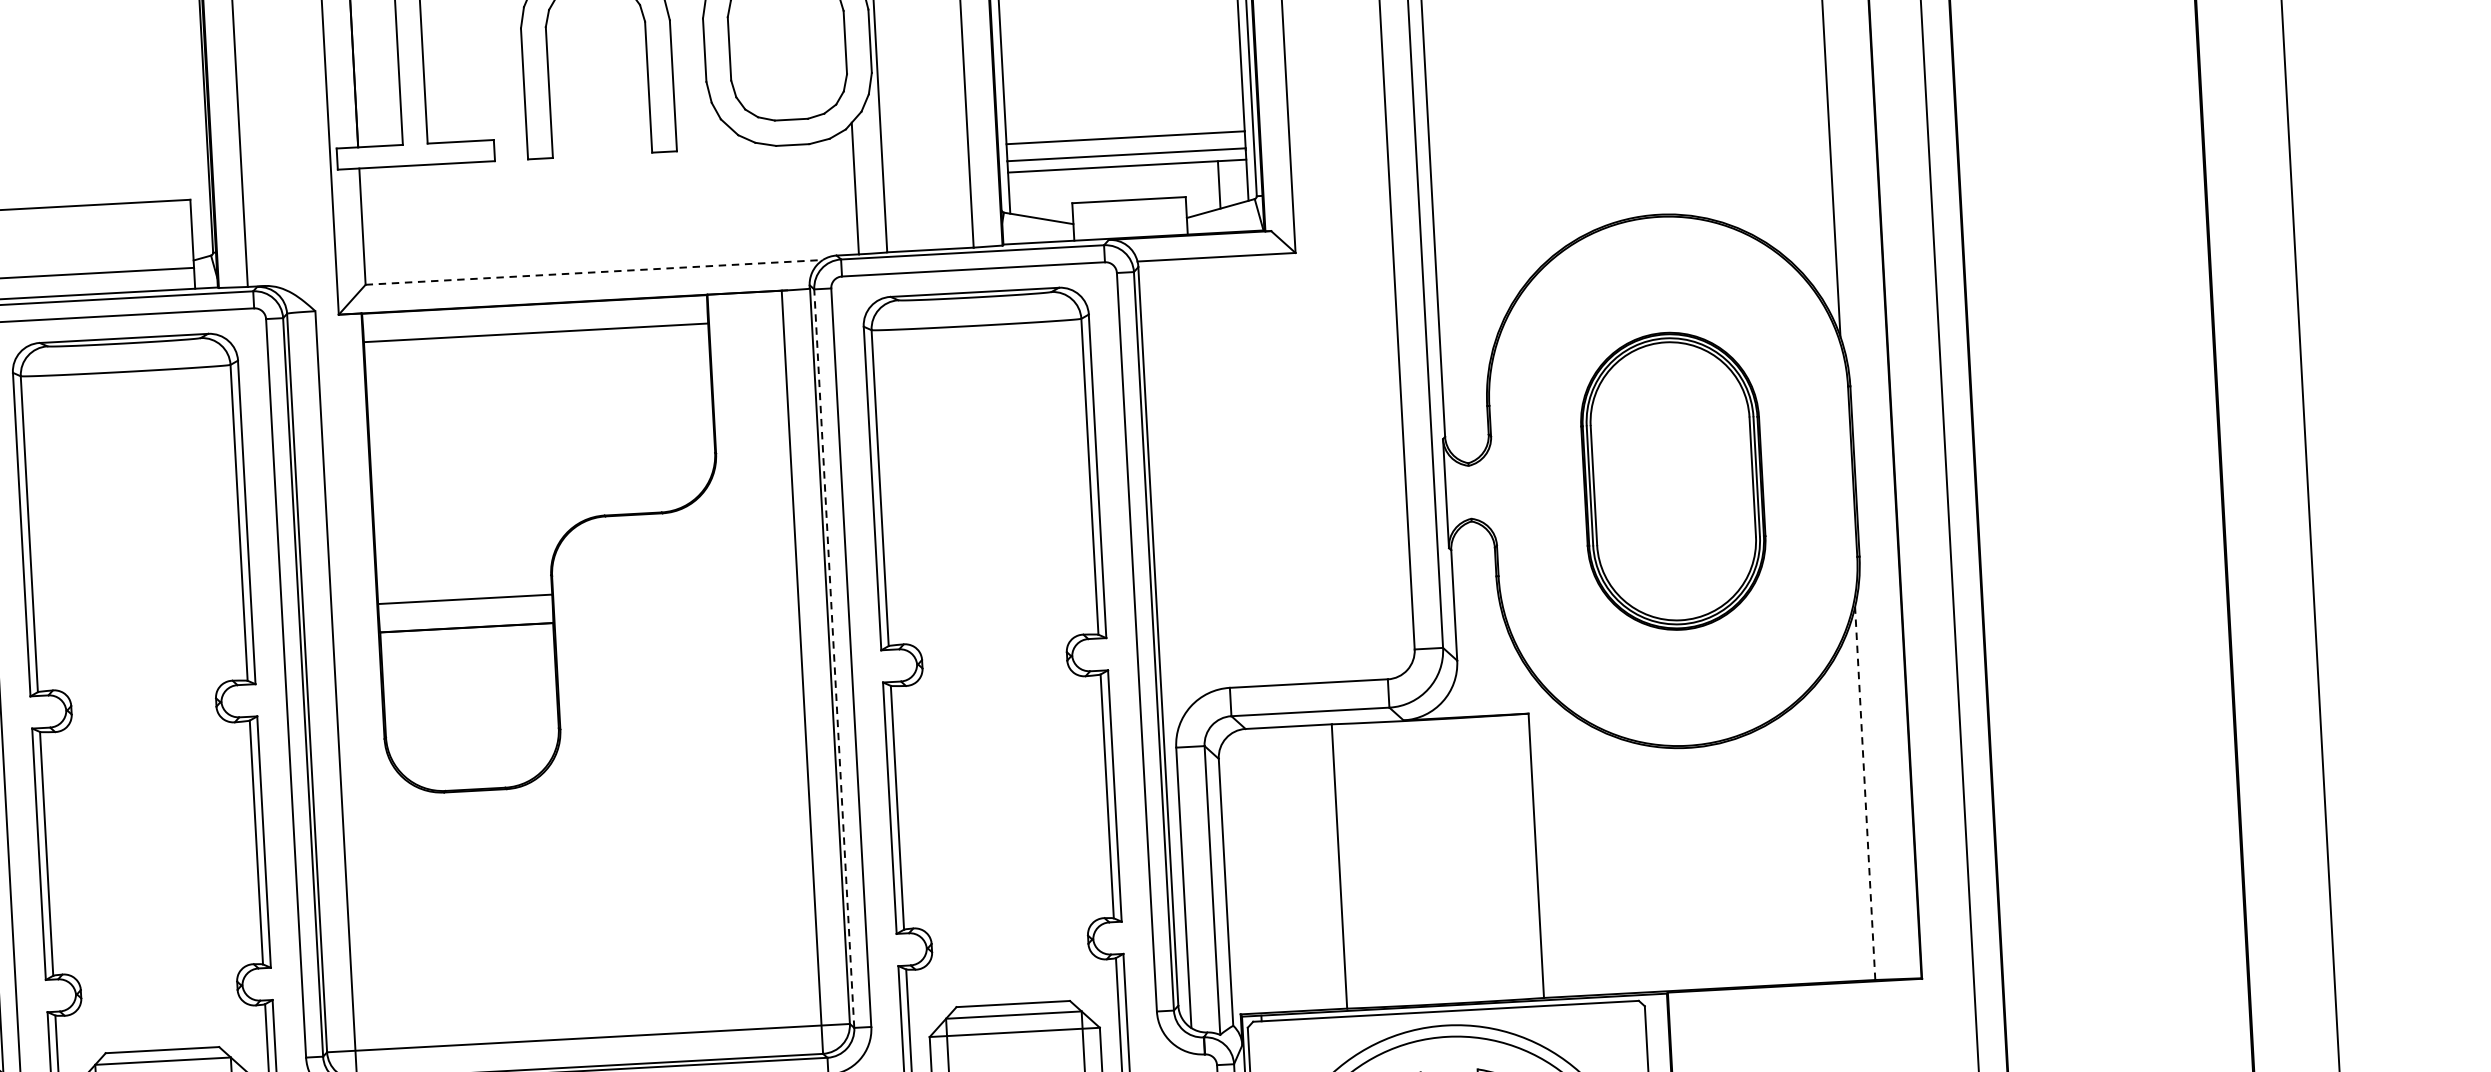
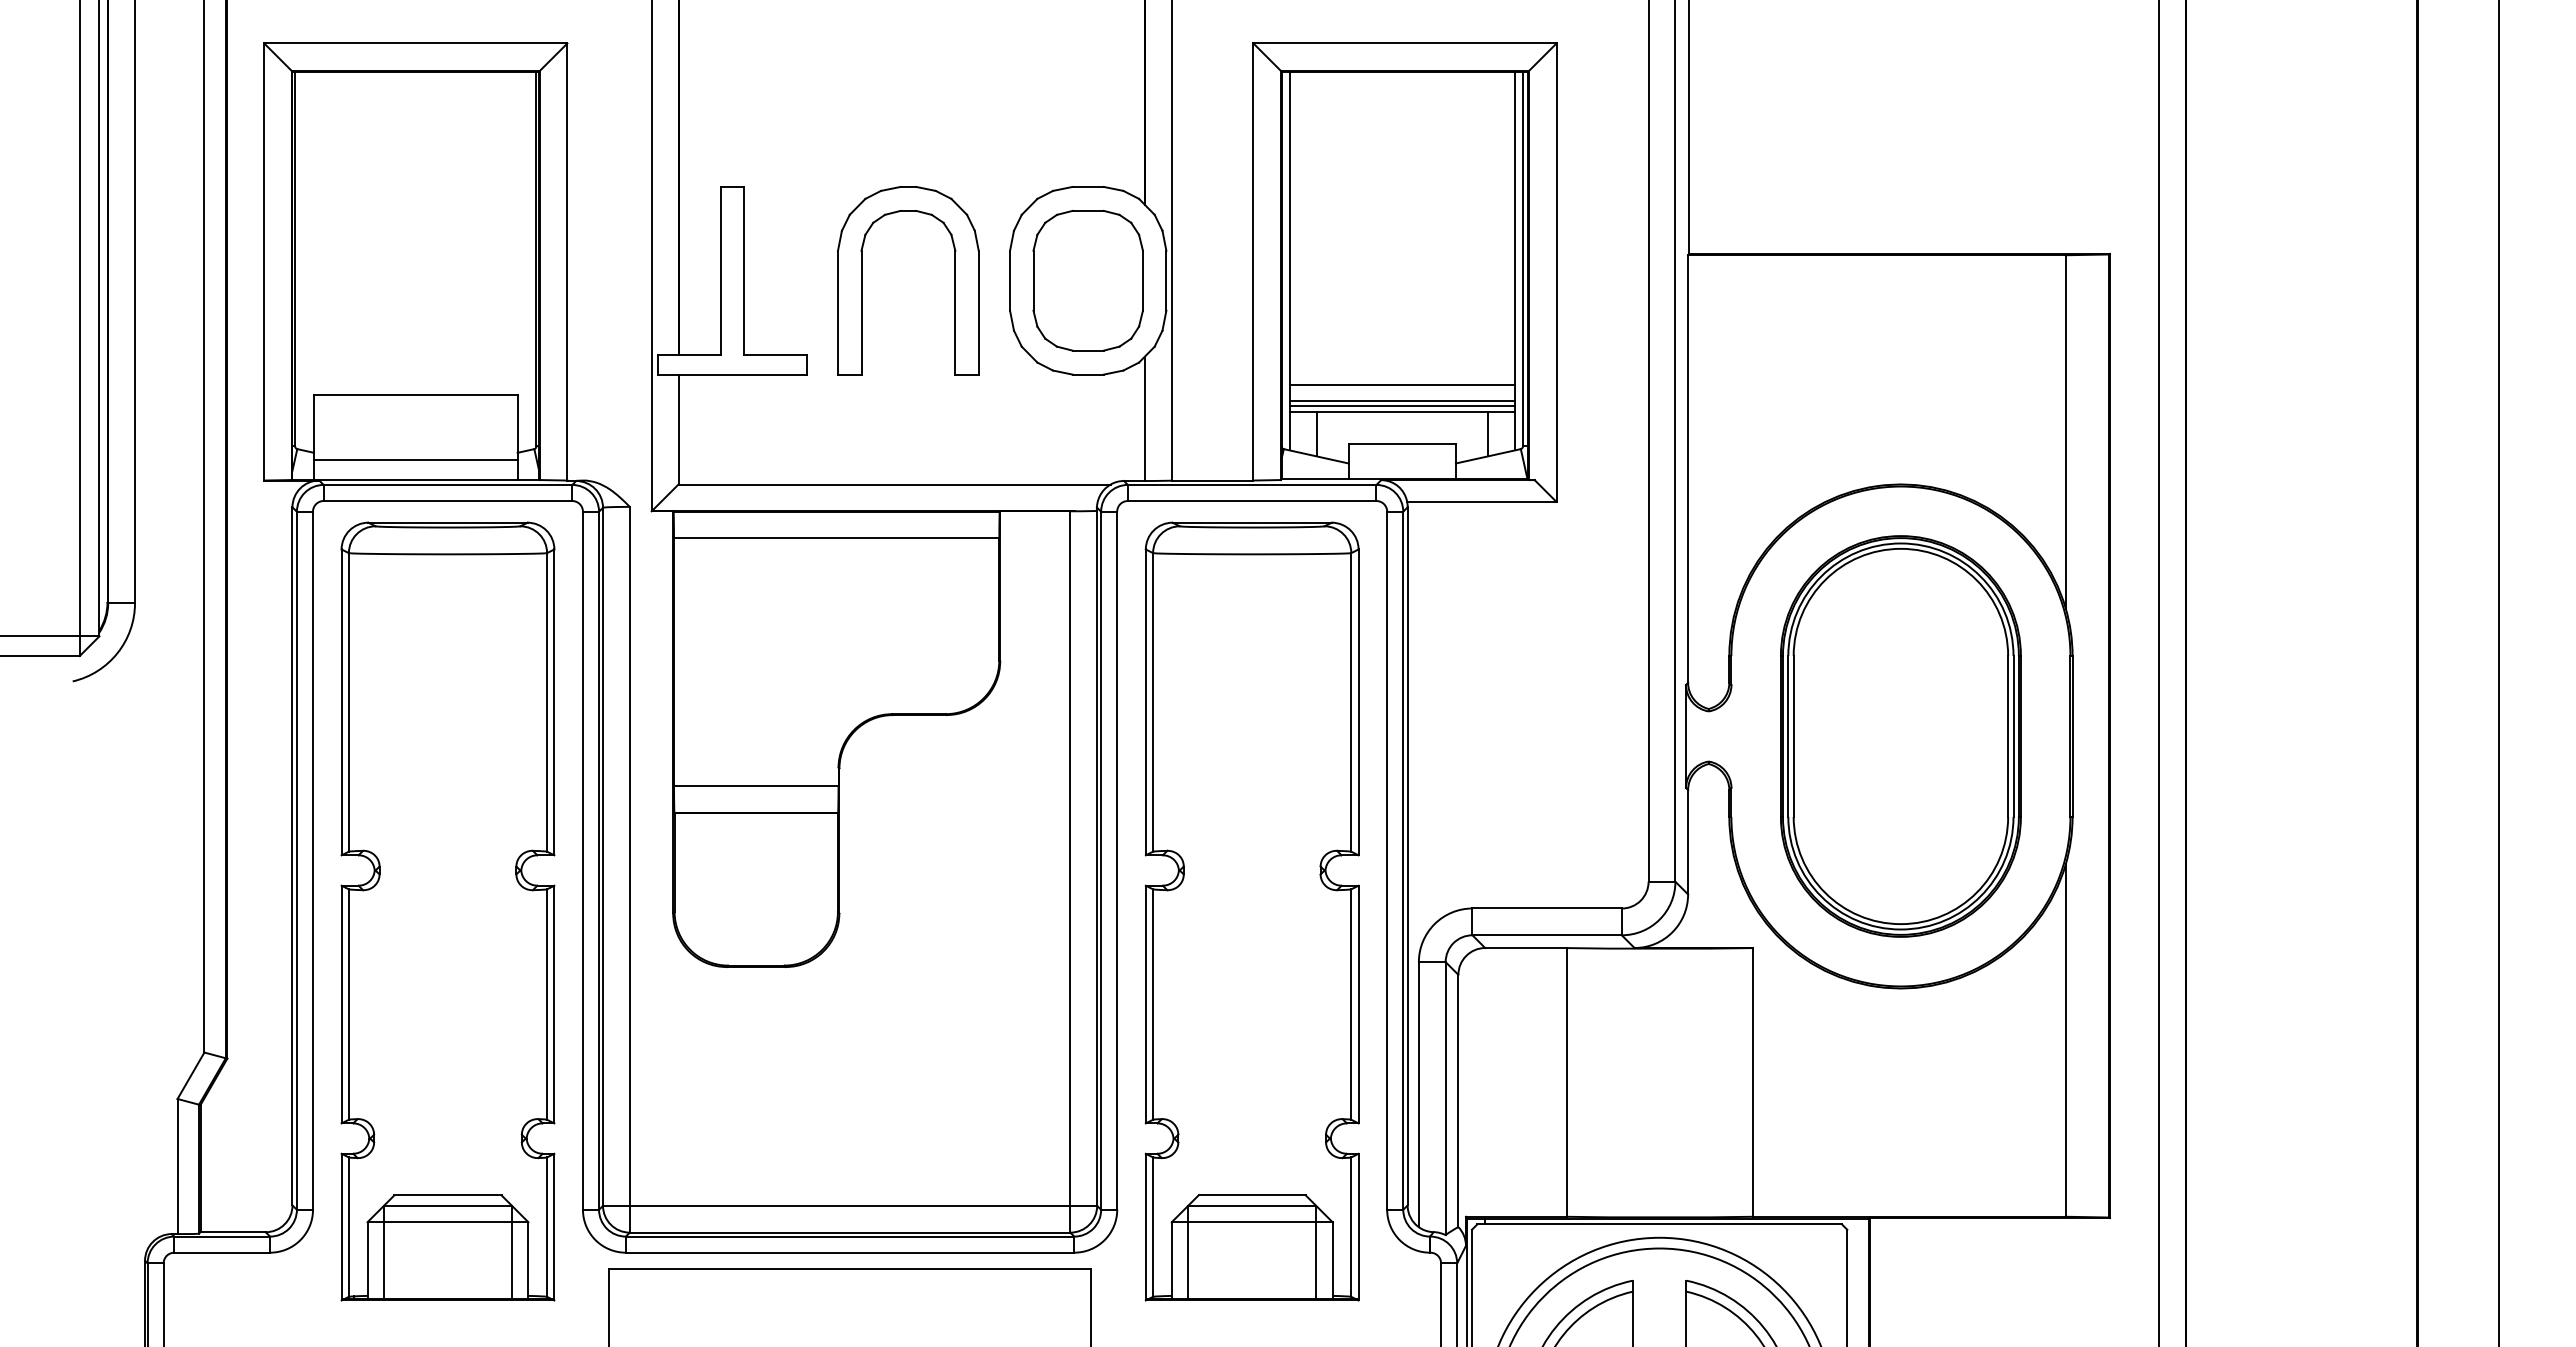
line: (1126, 160) -> (1401, 406), added
line: (1037, 194) -> (1316, 433), added
line: (595, 272) -> (895, 484), dashed -> solid
part: (1672, 481) -> (1900, 736), size x1.43
line: (834, 658) -> (1101, 860), dashed -> solid
line: (1864, 793) -> (2065, 1040), dashed -> solid

